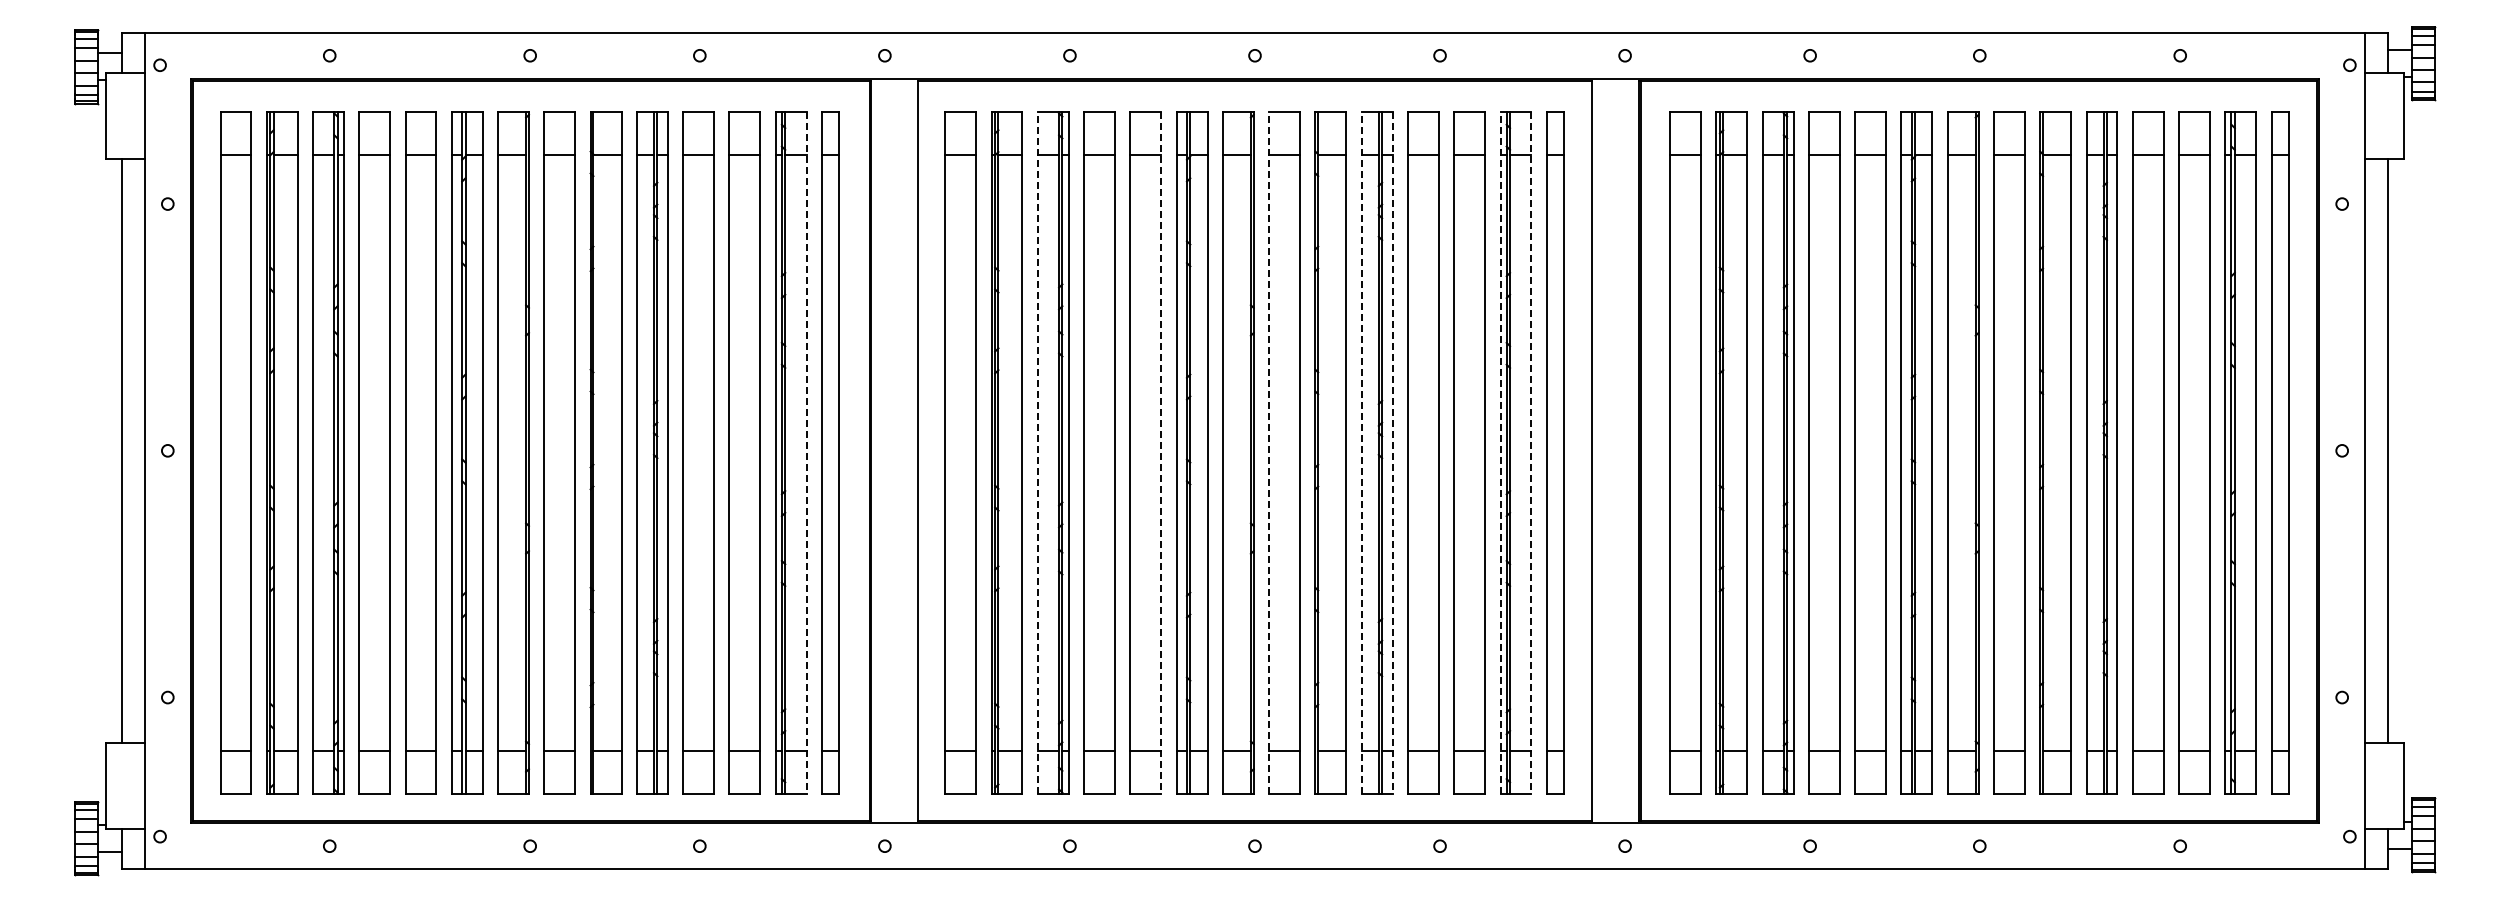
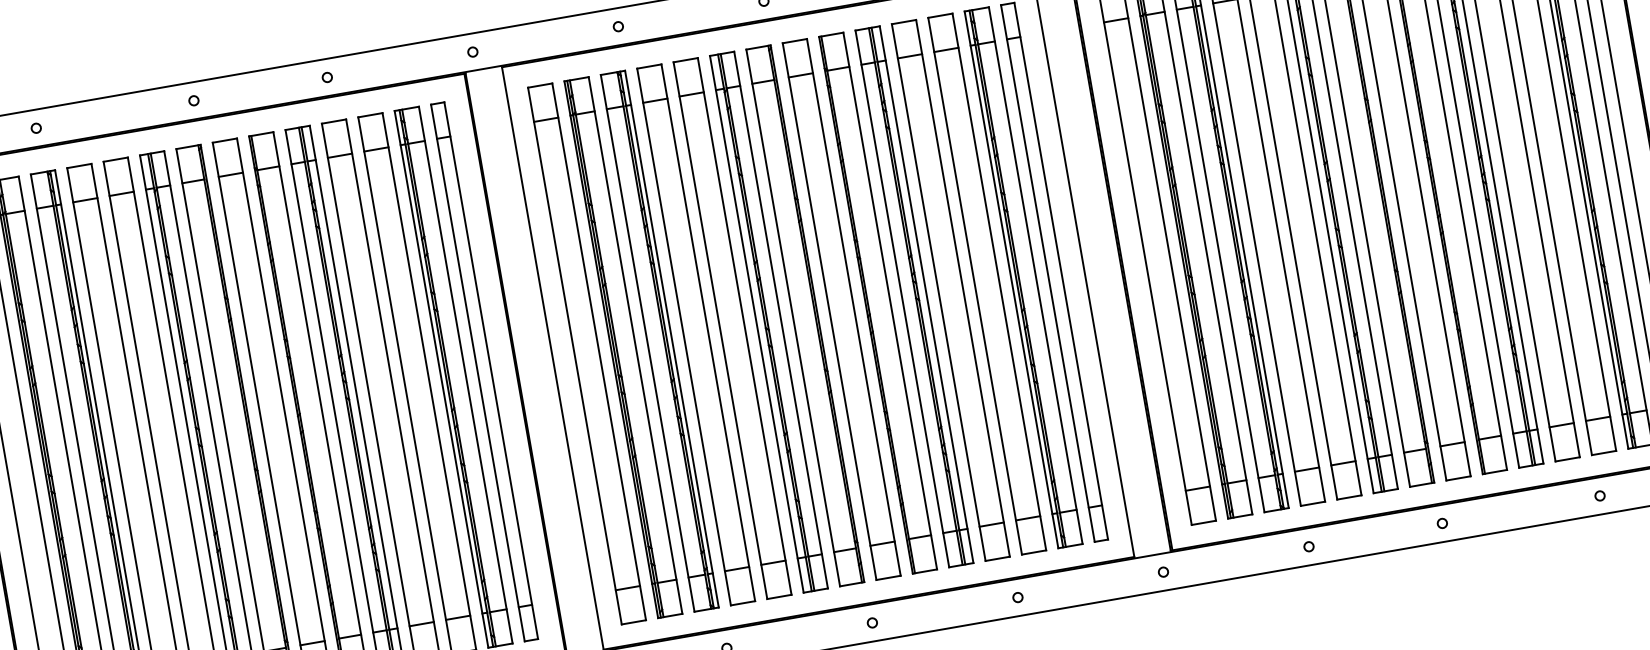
line: (1037, 452) -> (647, 343), dashed -> solid
line: (1269, 452) -> (829, 311), dashed -> solid
line: (1361, 452) -> (902, 298), dashed -> solid
line: (1500, 452) -> (1011, 279), dashed -> solid
line: (806, 453) -> (465, 375), dashed -> solid
line: (1161, 453) -> (744, 326), dashed -> solid
line: (1392, 453) -> (926, 295), dashed -> solid
line: (1531, 453) -> (1035, 276), dashed -> solid

